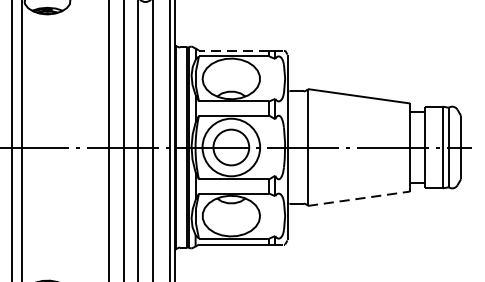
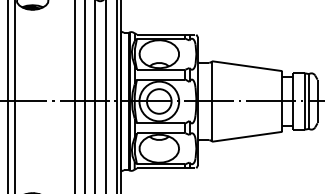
line: (233, 50) -> (160, 34), dashed -> solid
line: (359, 198) -> (247, 136), dashed -> solid

